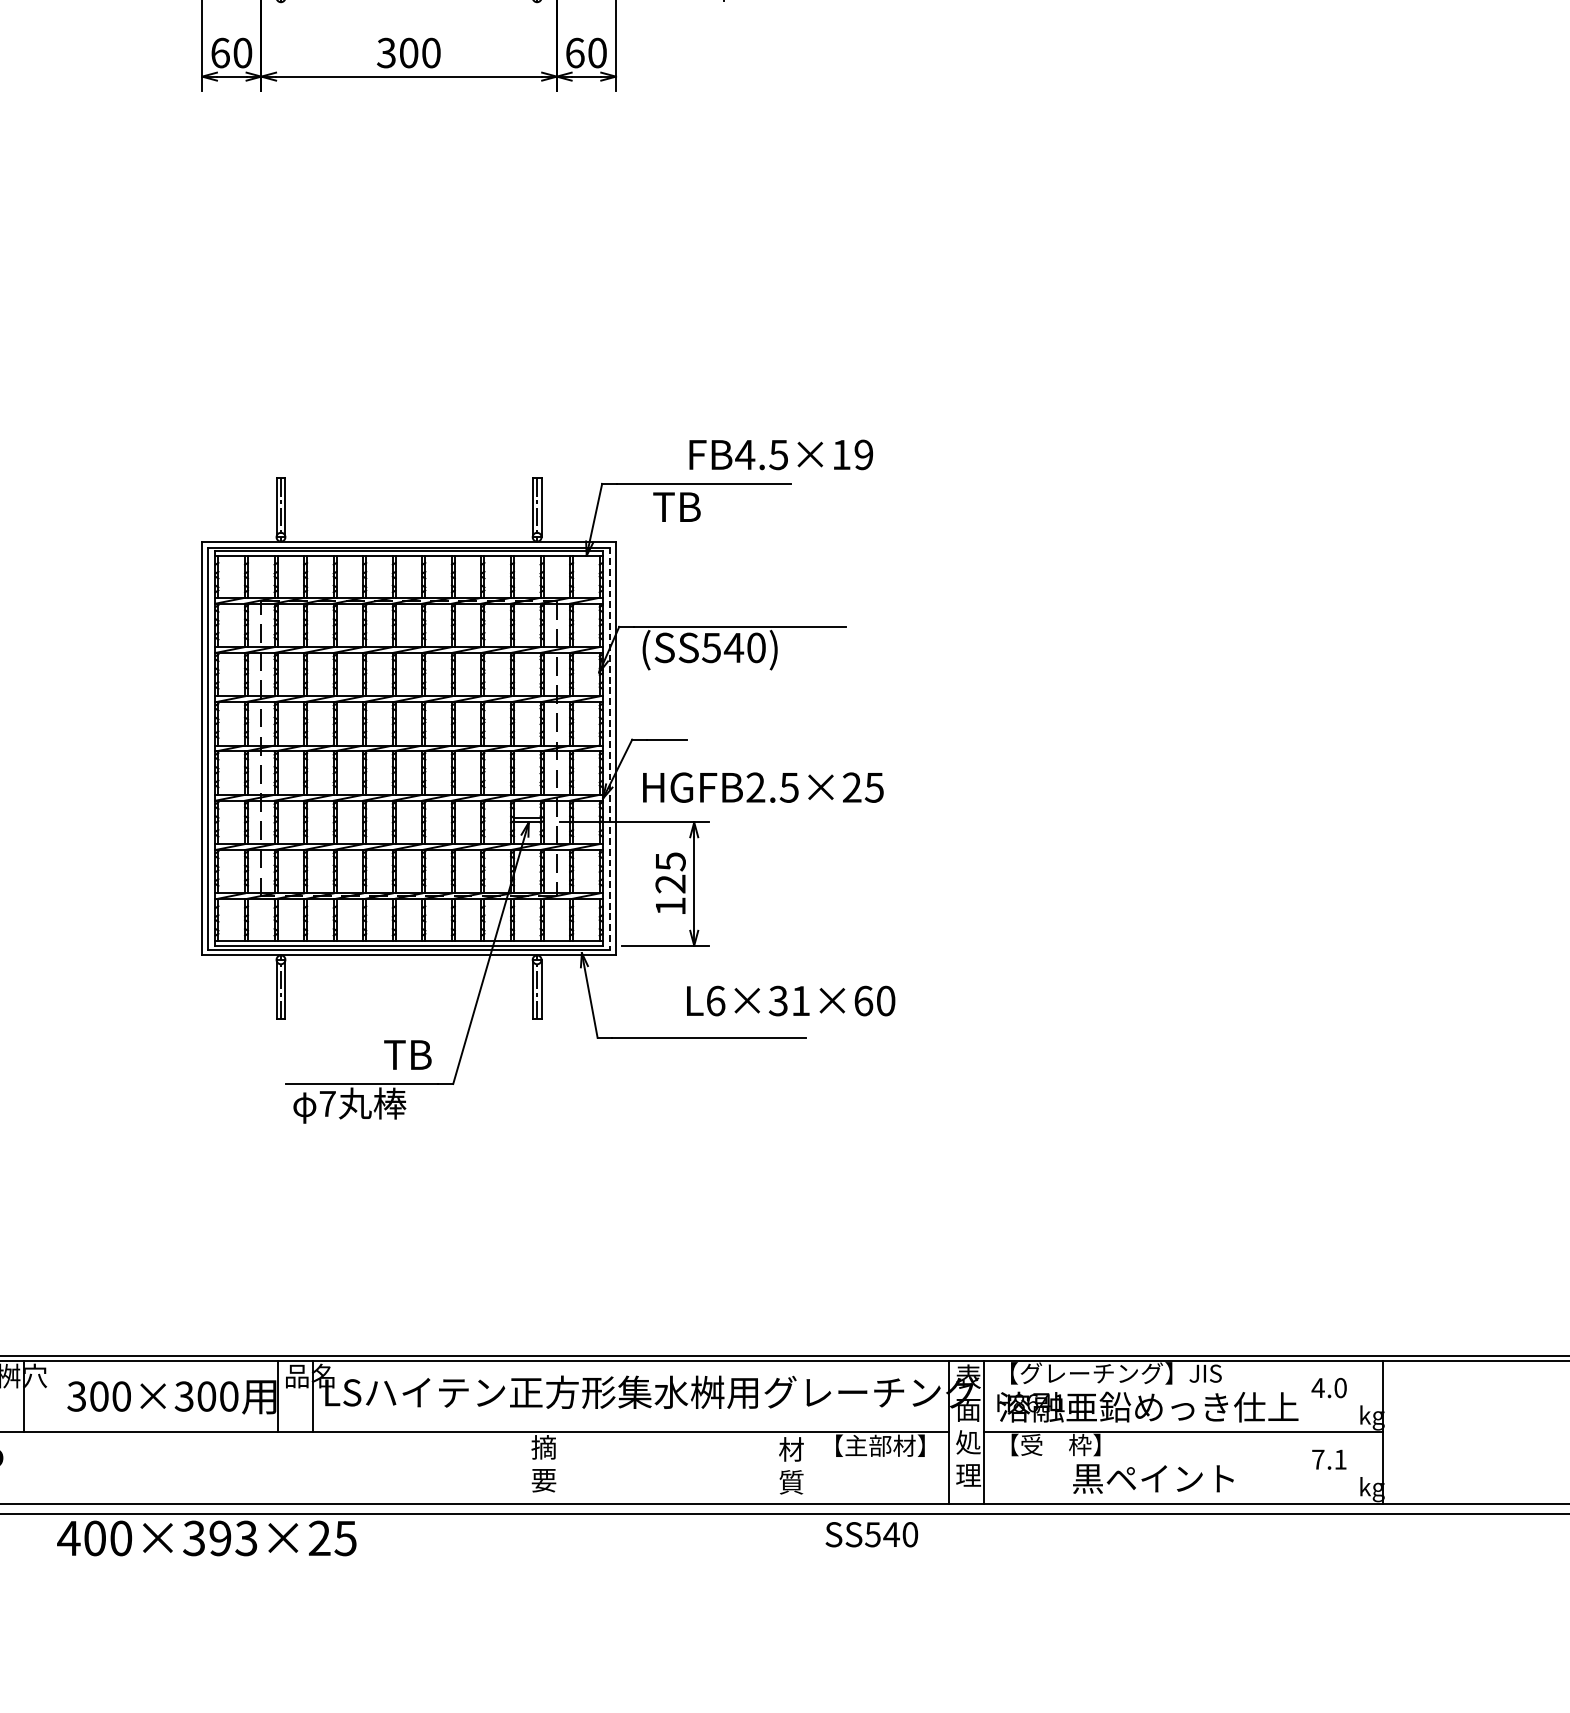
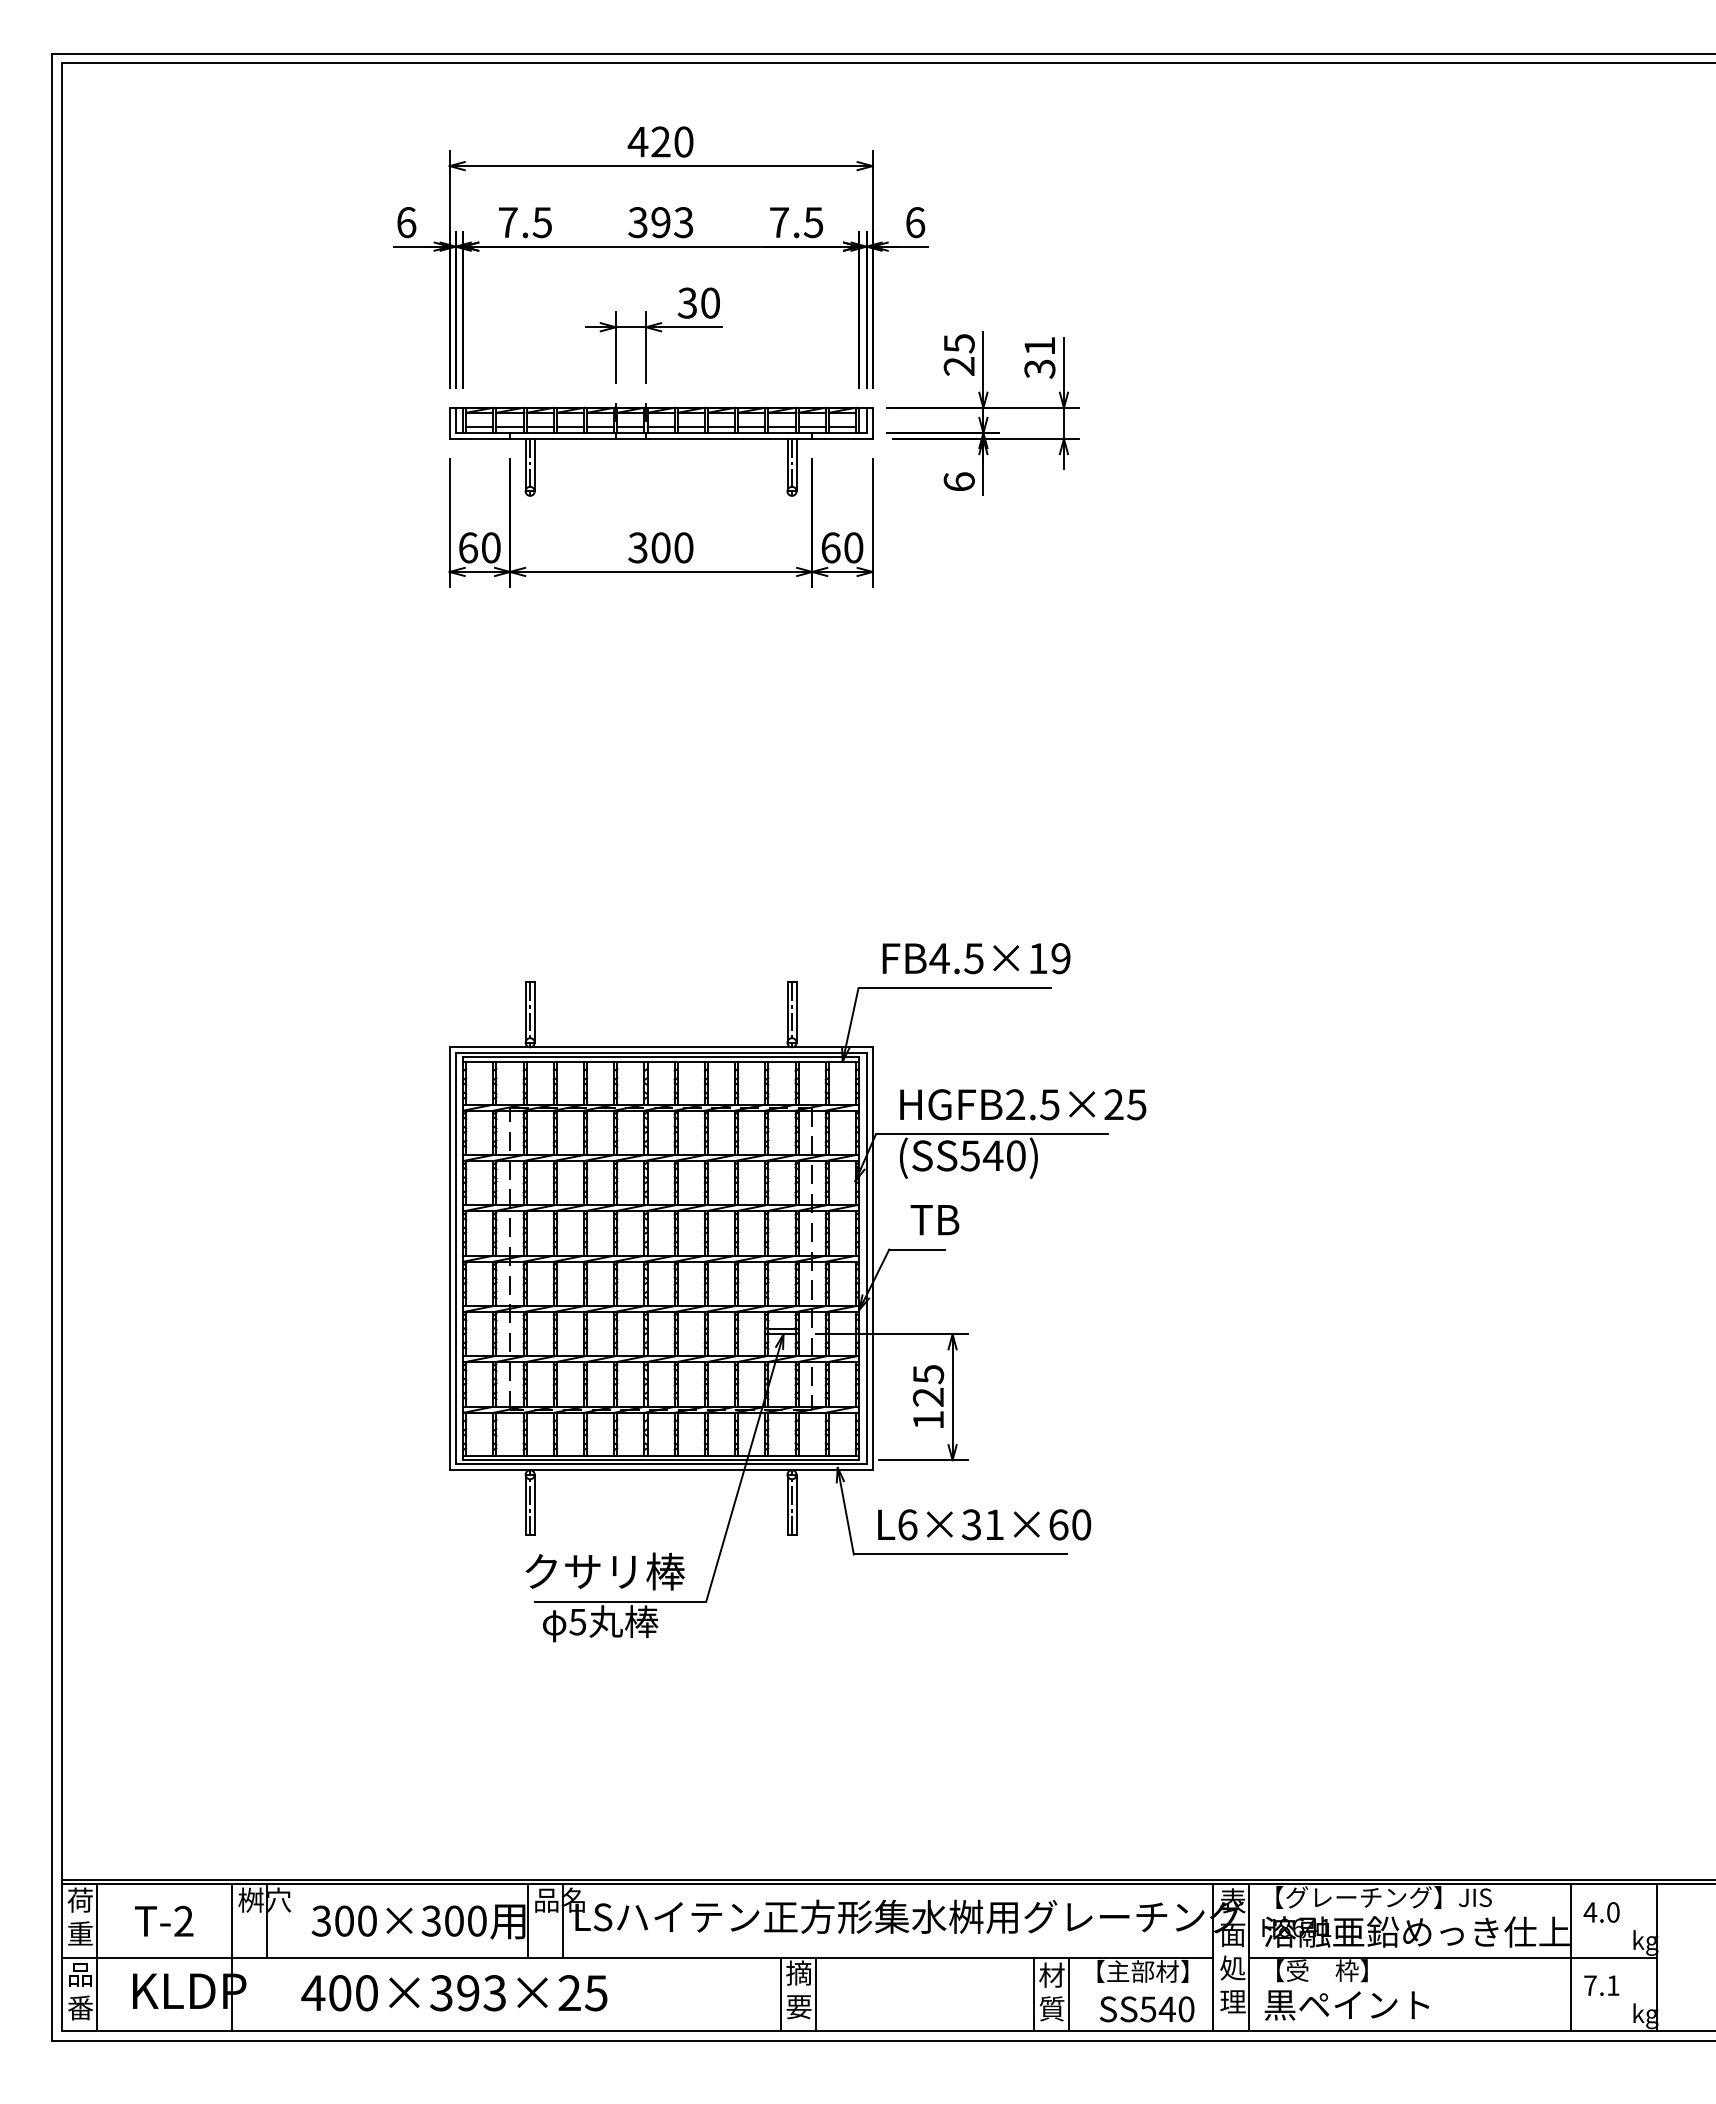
text: (781, 454) -> (976, 958), moved
text: (676, 507) -> (934, 1220), moved
line: (610, 749) -> (866, 1259), dashed -> solid
text: (763, 787) -> (1023, 1104), moved
text: (790, 1000) -> (984, 1524), moved
text: (353, 1054) -> (604, 1571), TB -> クサリ棒
text: (327, 1104) -> (577, 1622), 7 -> 5
line: (1299, 1432) -> (1571, 1957), added
line: (525, 1467) -> (780, 1993), added
line: (560, 1467) -> (815, 1993), added
line: (773, 1467) -> (1033, 1993), added
line: (807, 1467) -> (1068, 1993), added
text: (1152, 1479) -> (1346, 2005), moved
text: (871, 1534) -> (1146, 2009), moved
text: (206, 1538) -> (454, 1993), moved

